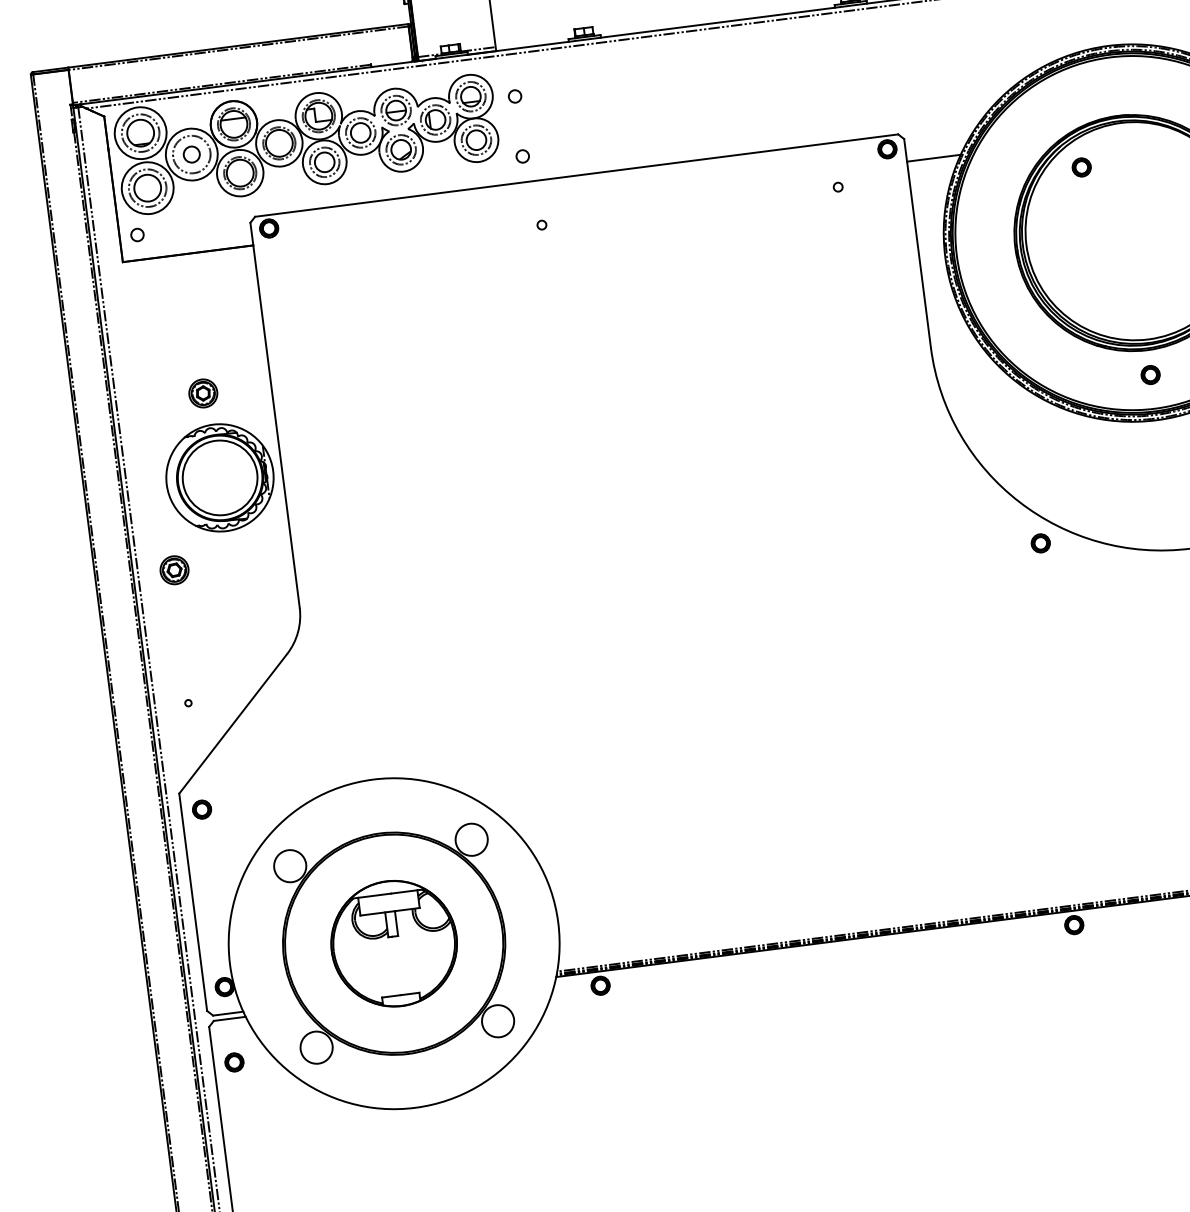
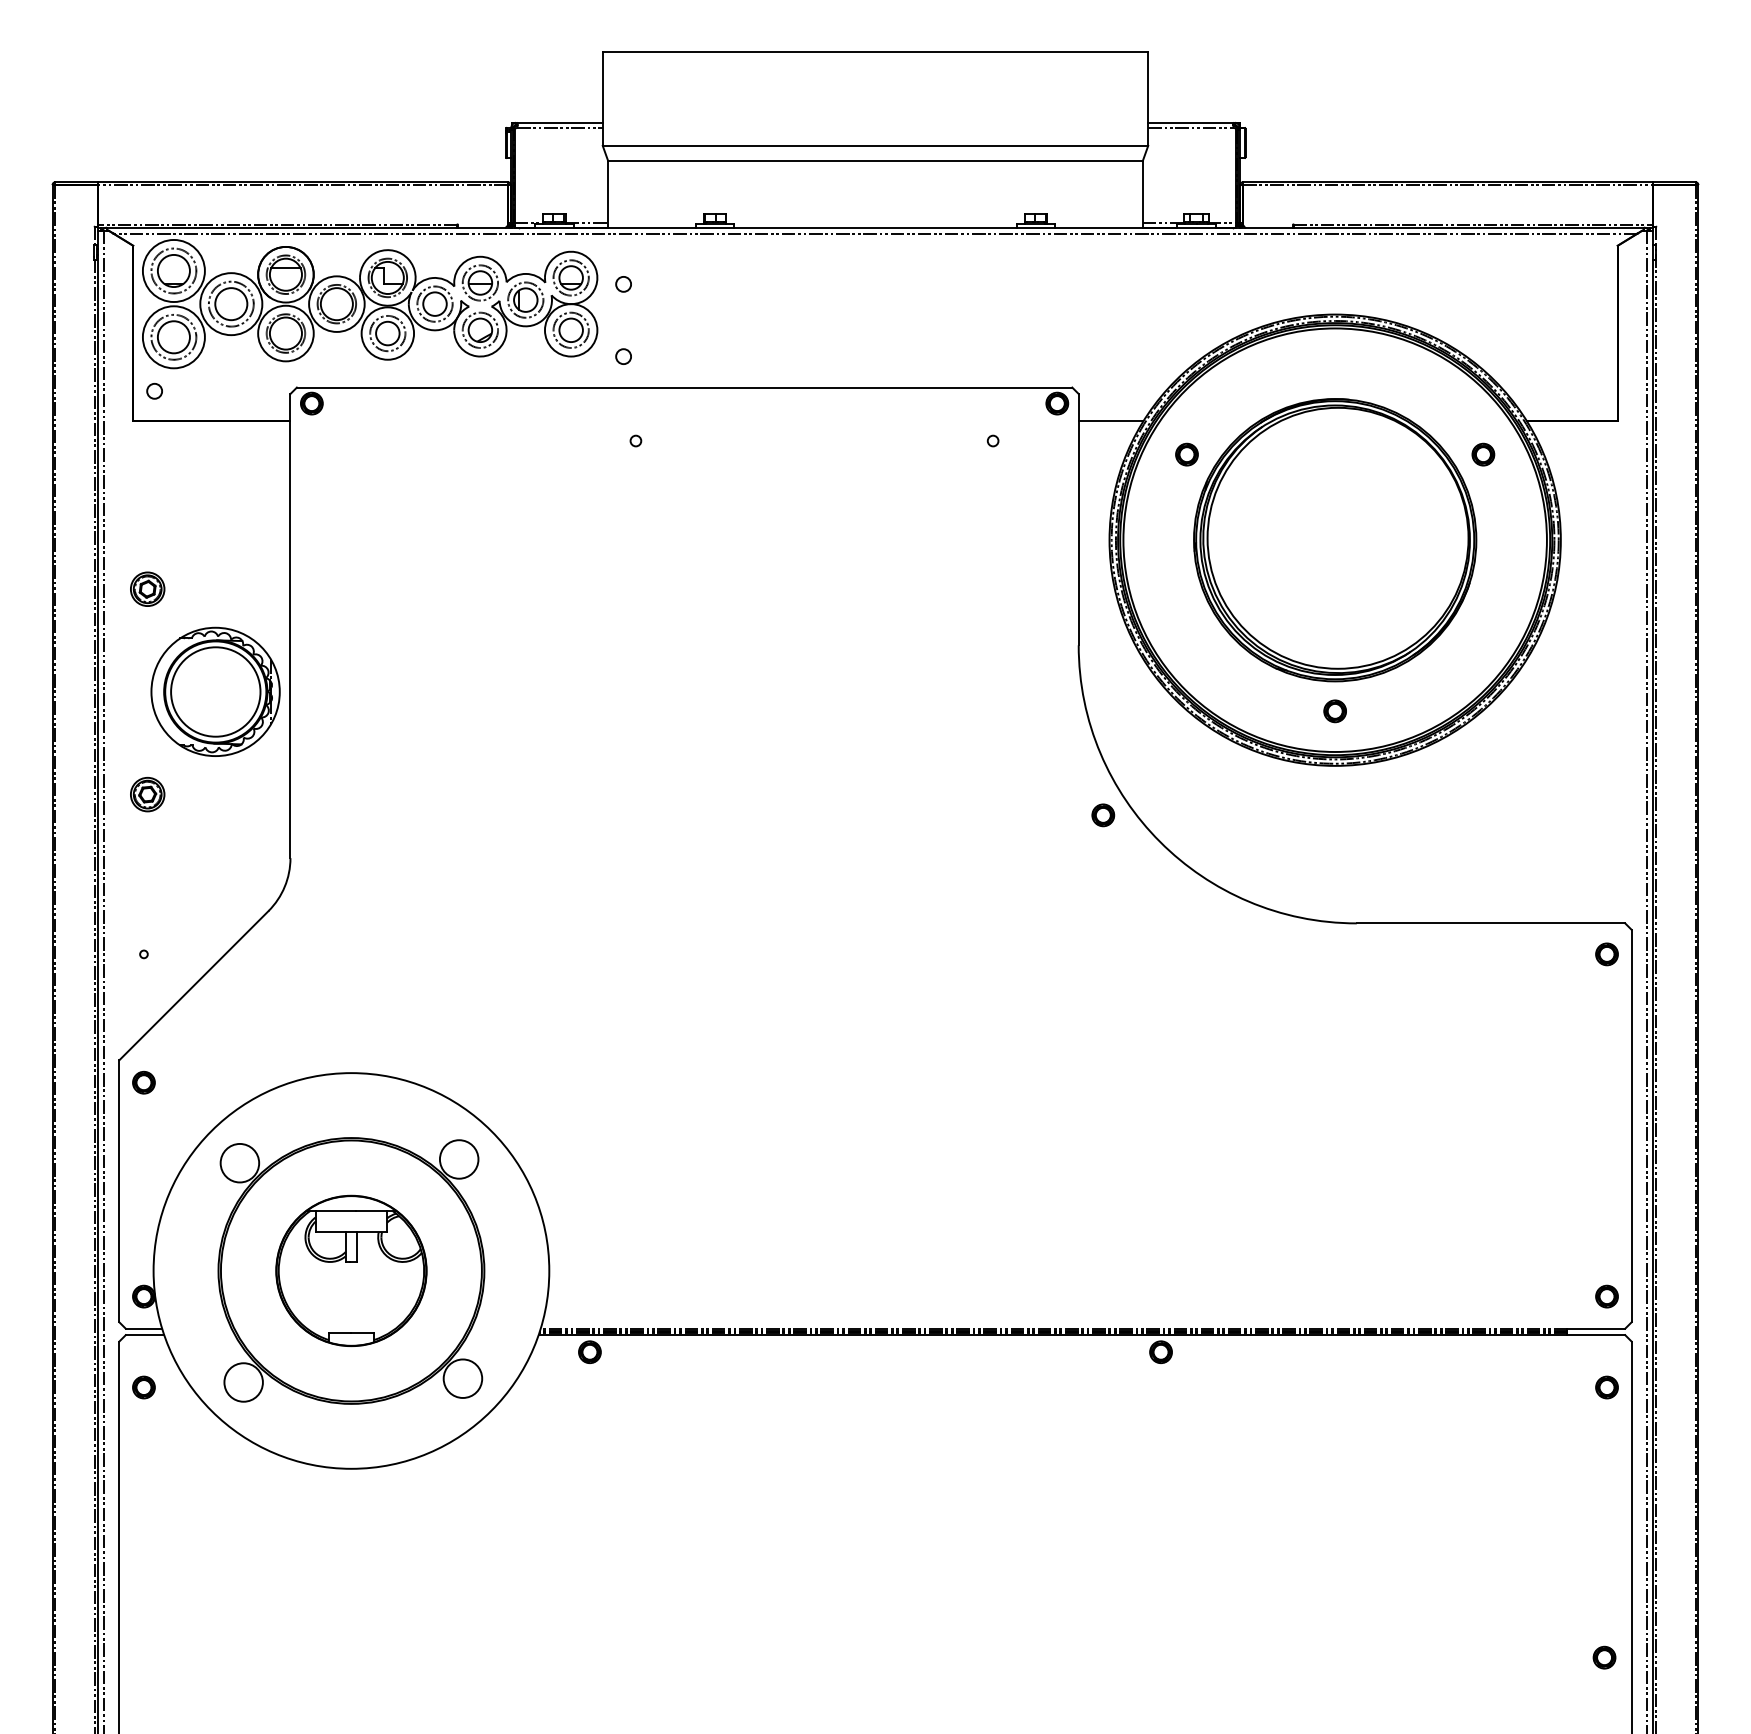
circle: (191, 154) -> (231, 304), size x1.67
part: (1081, 167) -> (1186, 454), moved
part: (203, 392) -> (147, 588), moved
part: (1040, 543) -> (1103, 815), moved

